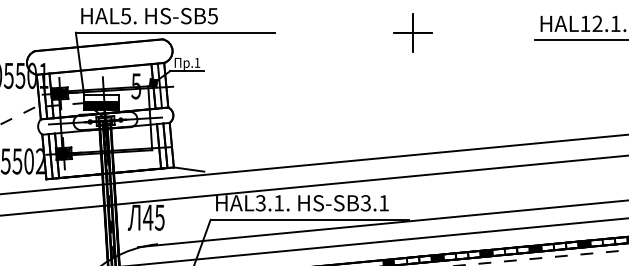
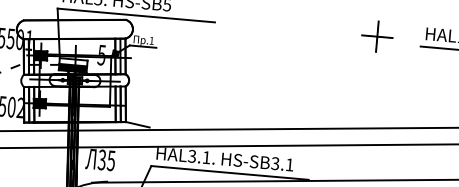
part: (412, 32) -> (377, 36), moved
text: (148, 217) -> (102, 159), 45 -> 35

